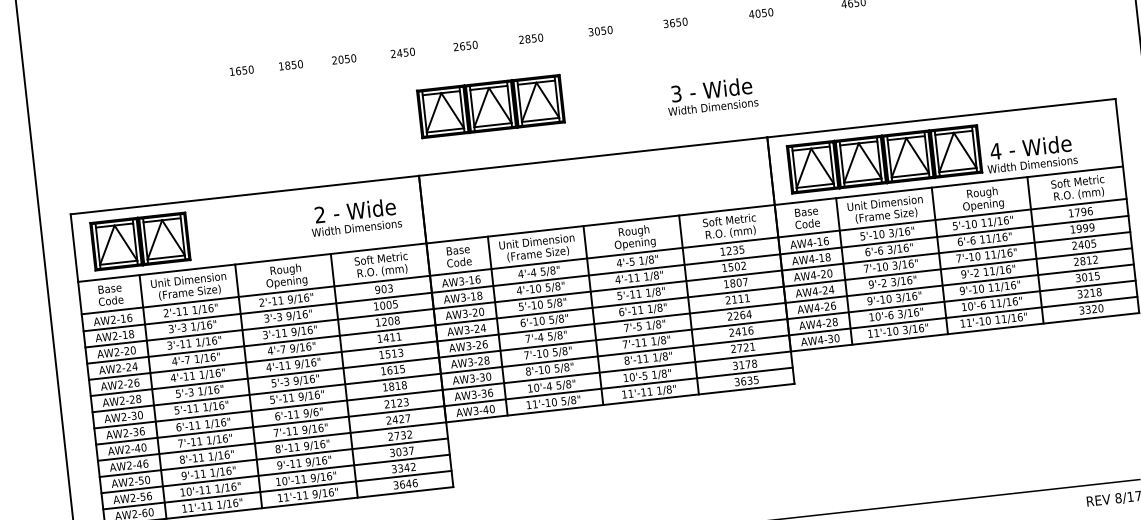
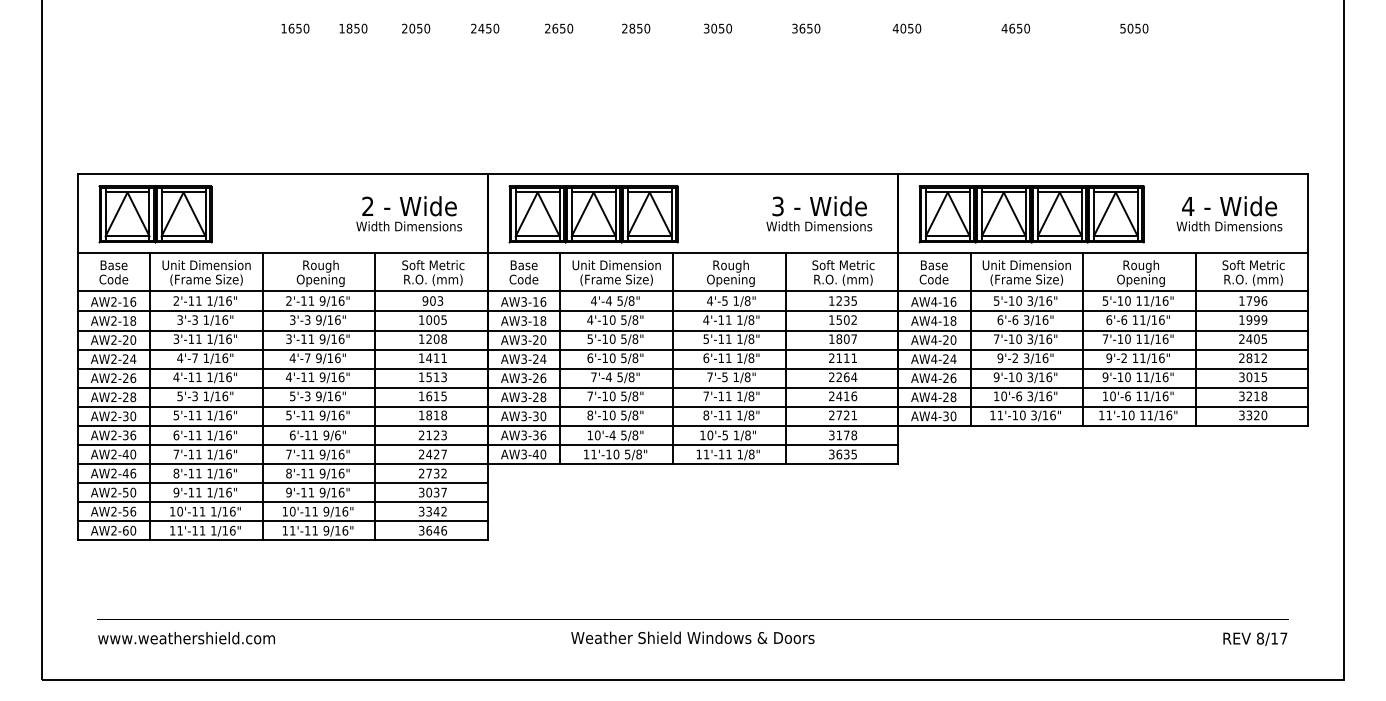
text: (712, 96) -> (819, 213), moved
part: (490, 106) -> (593, 214), moved
text: (1031, 153) -> (1229, 213), moved

